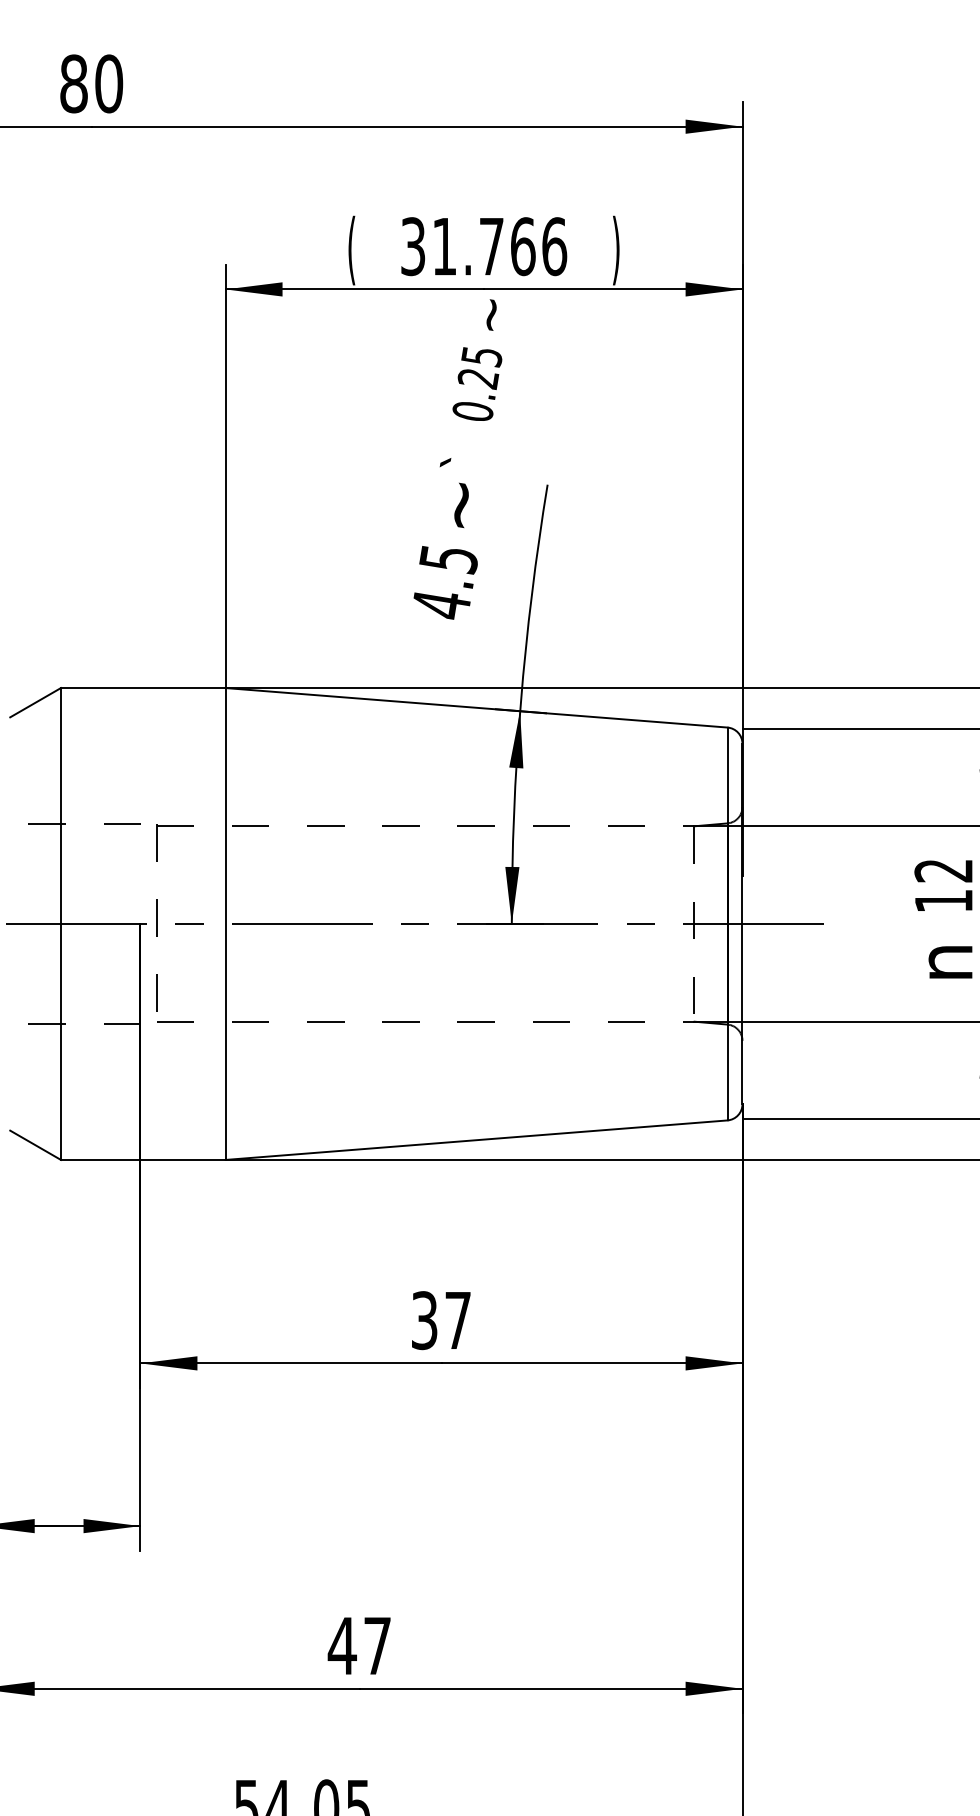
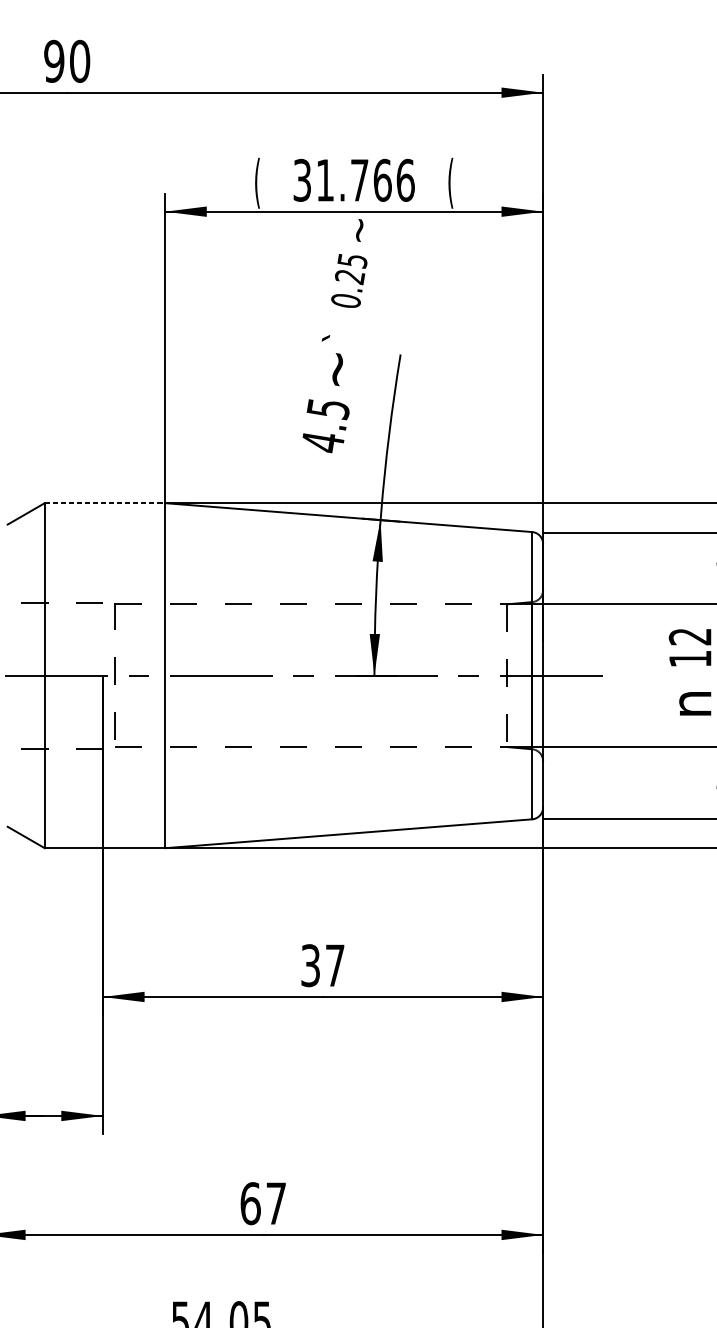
text: (73, 83) -> (53, 61), 80 -> 90
text: (616, 250) -> (450, 183), ) -> (
line: (143, 688) -> (105, 503), solid -> dashed
text: (341, 1645) -> (249, 1203), 47 -> 67

